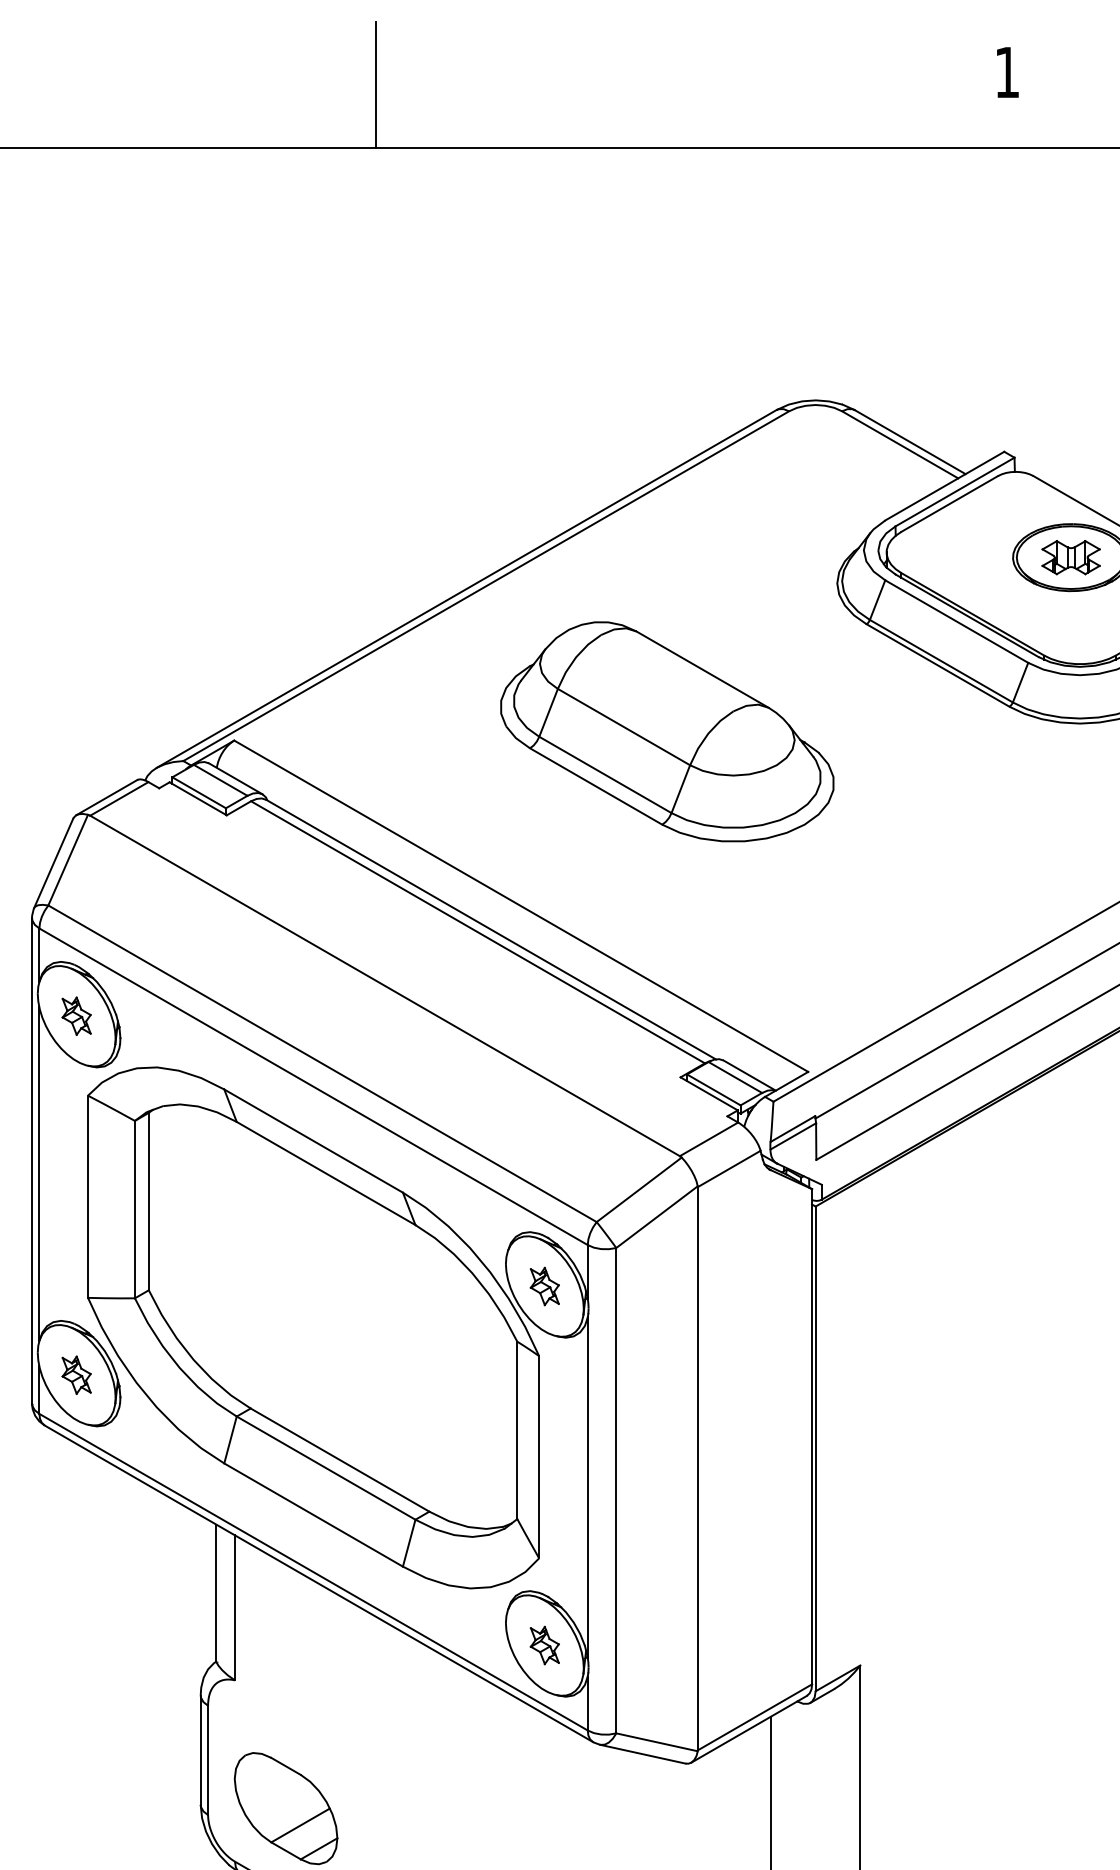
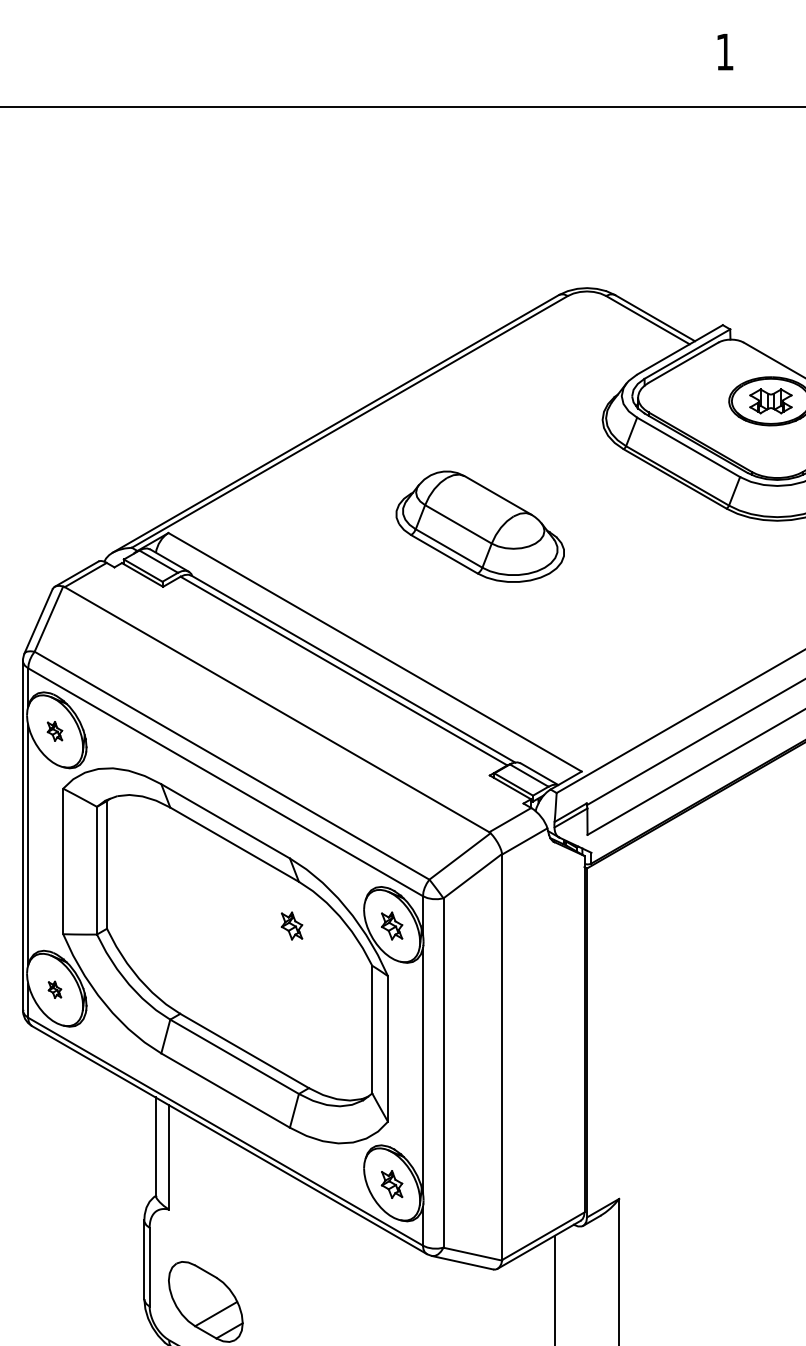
line: (375, 84) -> (270, 60), removed
part: (667, 731) -> (480, 526), size x0.7
part: (76, 1015) -> (54, 730), size x0.7
part: (405, 1286) -> (291, 926), added
part: (76, 1374) -> (54, 989), size x0.6

